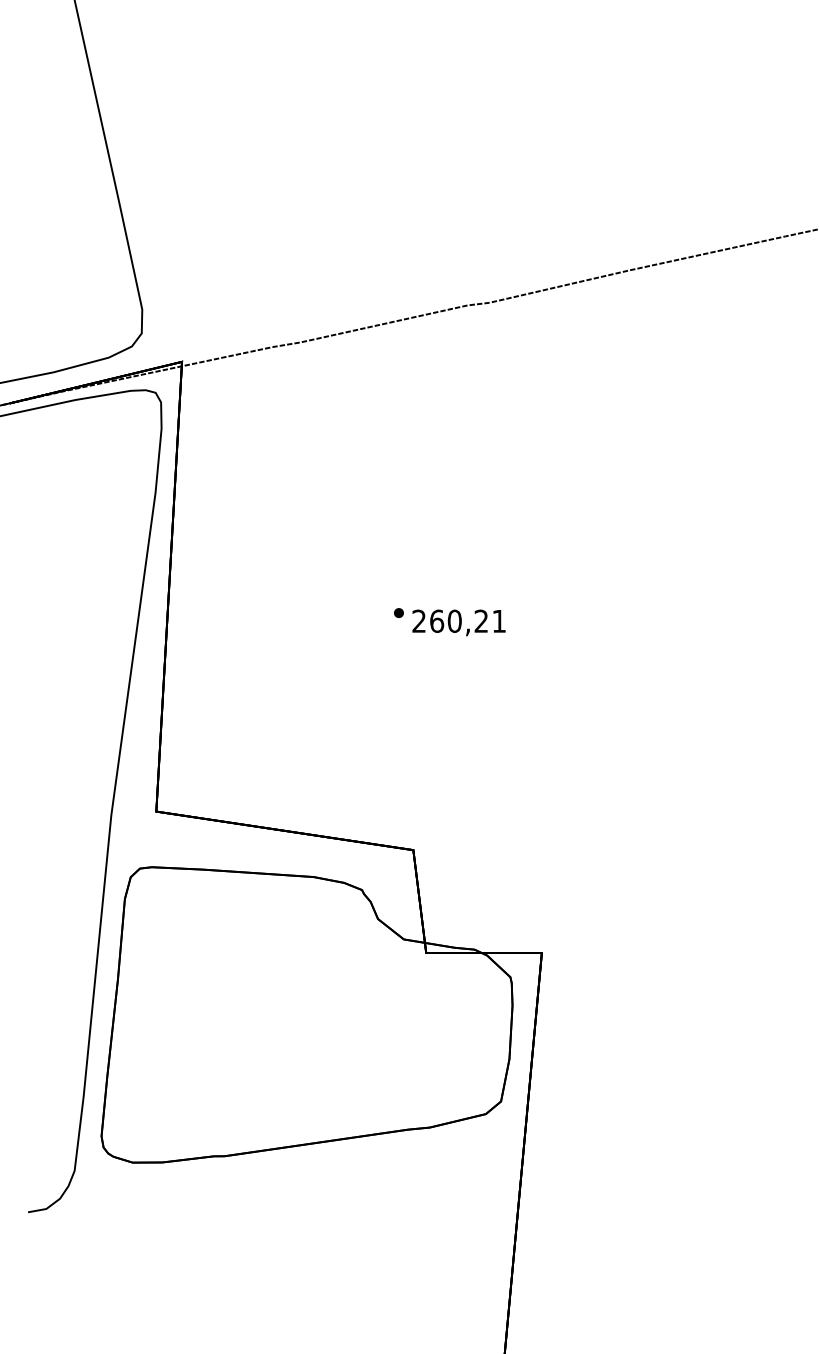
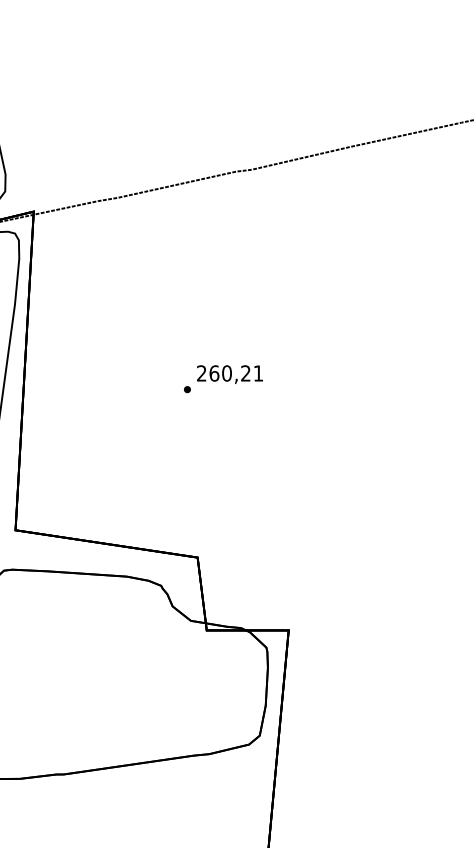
text: (458, 622) -> (229, 374), moved

